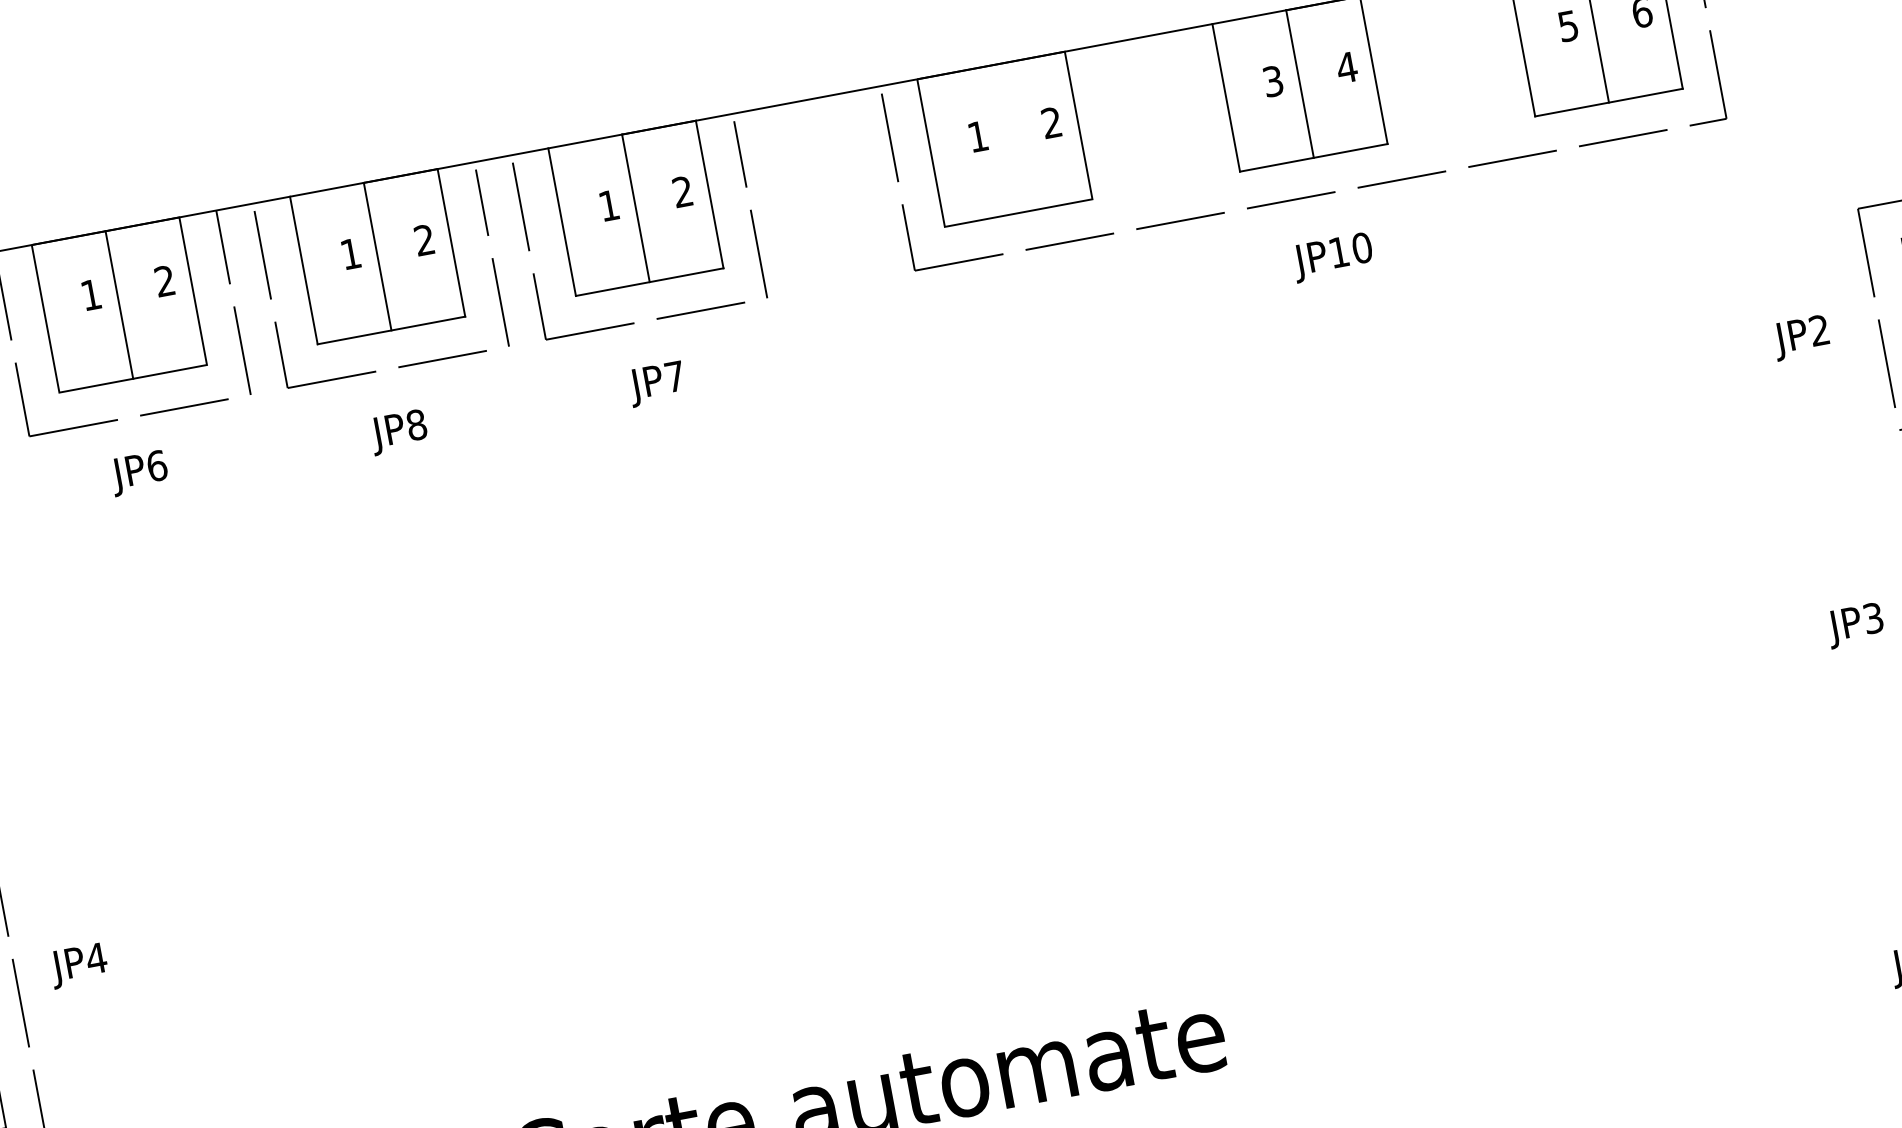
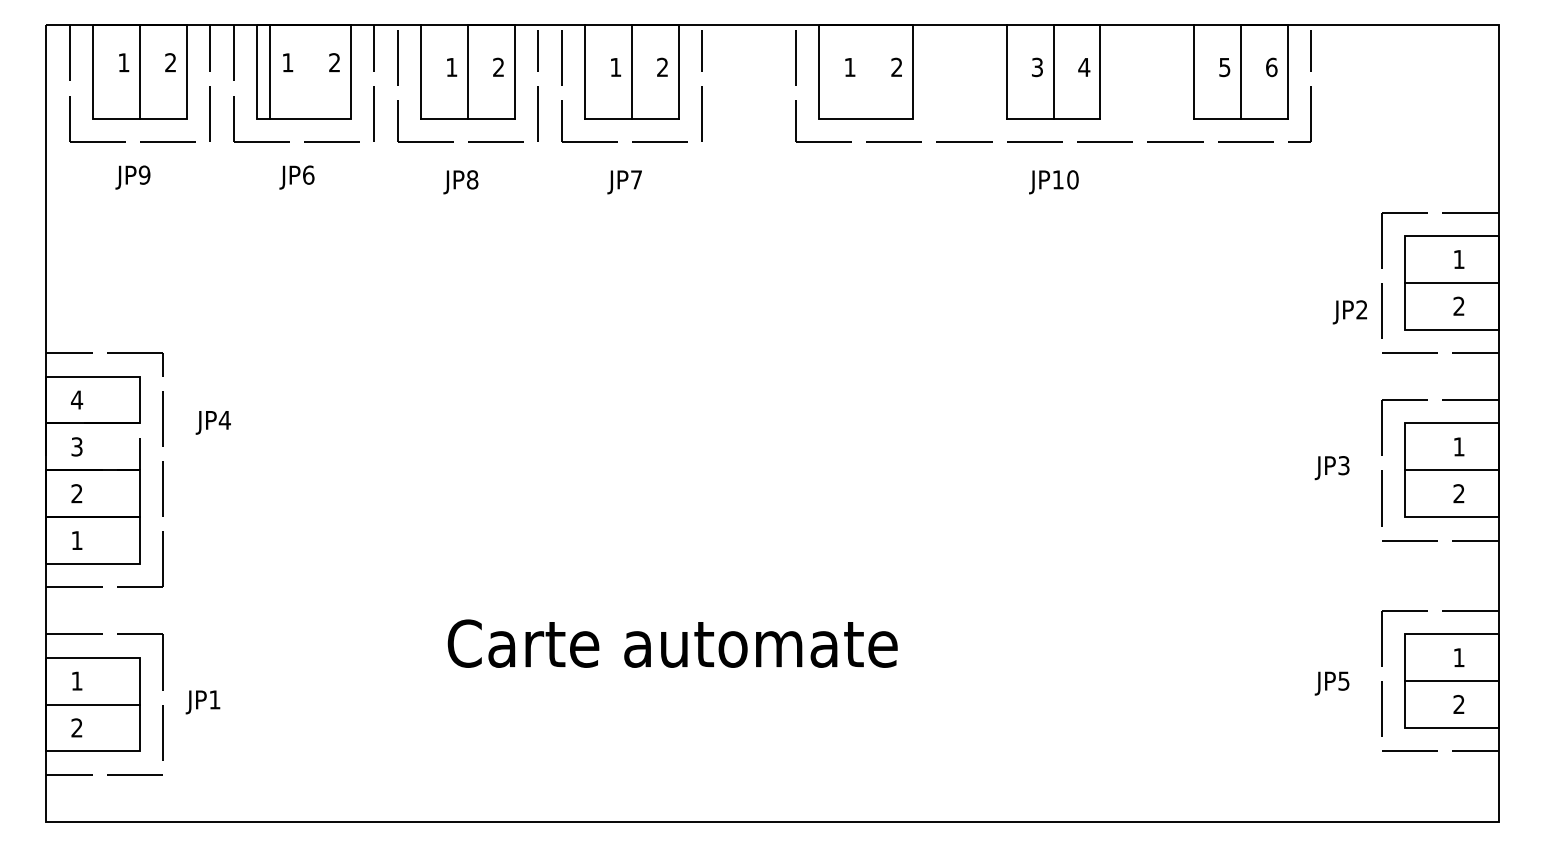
line: (119, 303) -> (270, 71), moved
text: (1800, 338) -> (1349, 312), moved
text: (77, 965) -> (212, 422), moved

